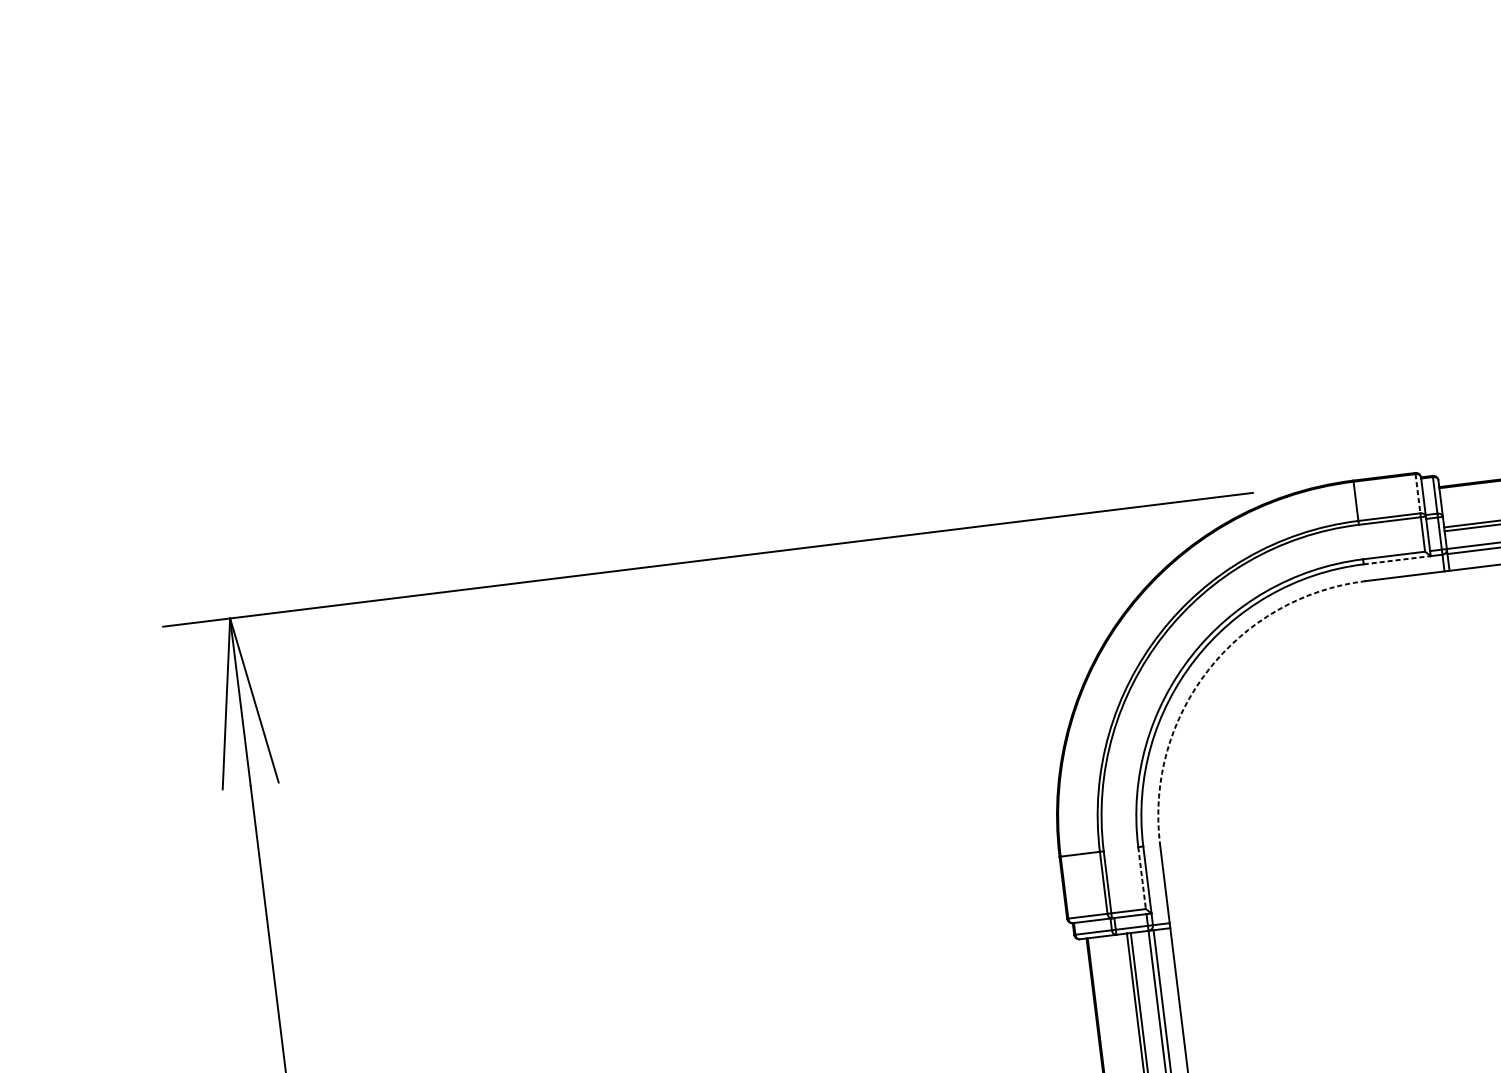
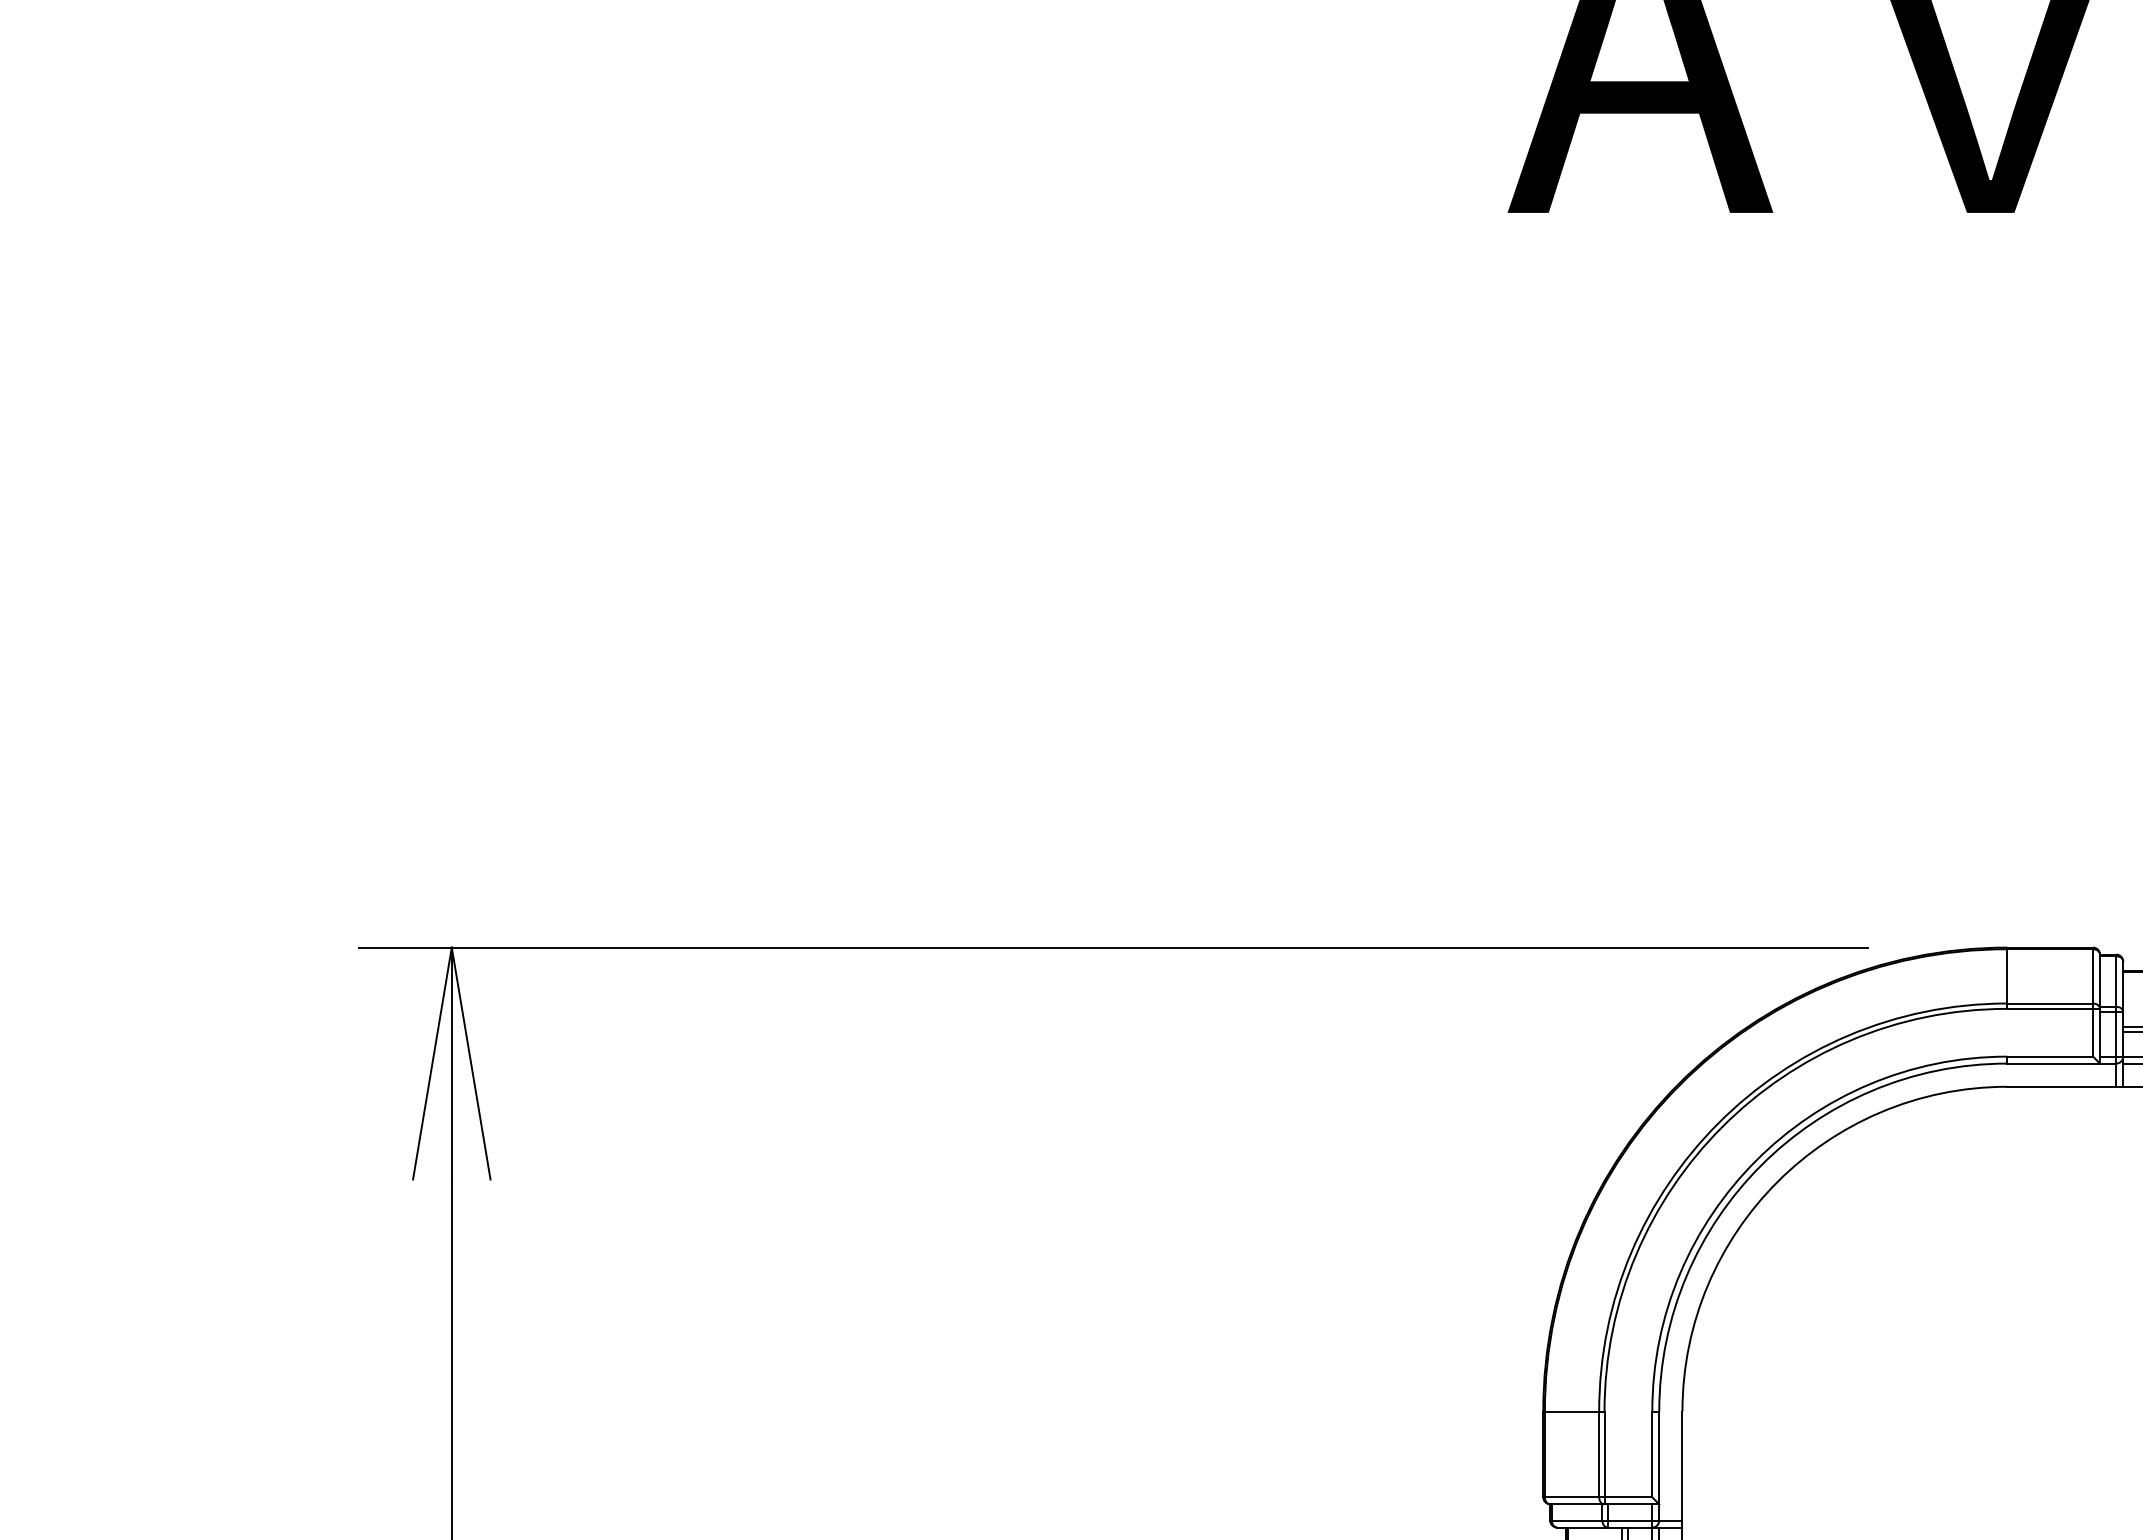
line: (1418, 493) -> (2093, 976), dashed -> solid
line: (1397, 560) -> (2054, 1063), dashed -> solid
arc: (1208, 669) -> (1777, 1181), dashed -> solid
line: (1142, 878) -> (1652, 1454), dashed -> solid

